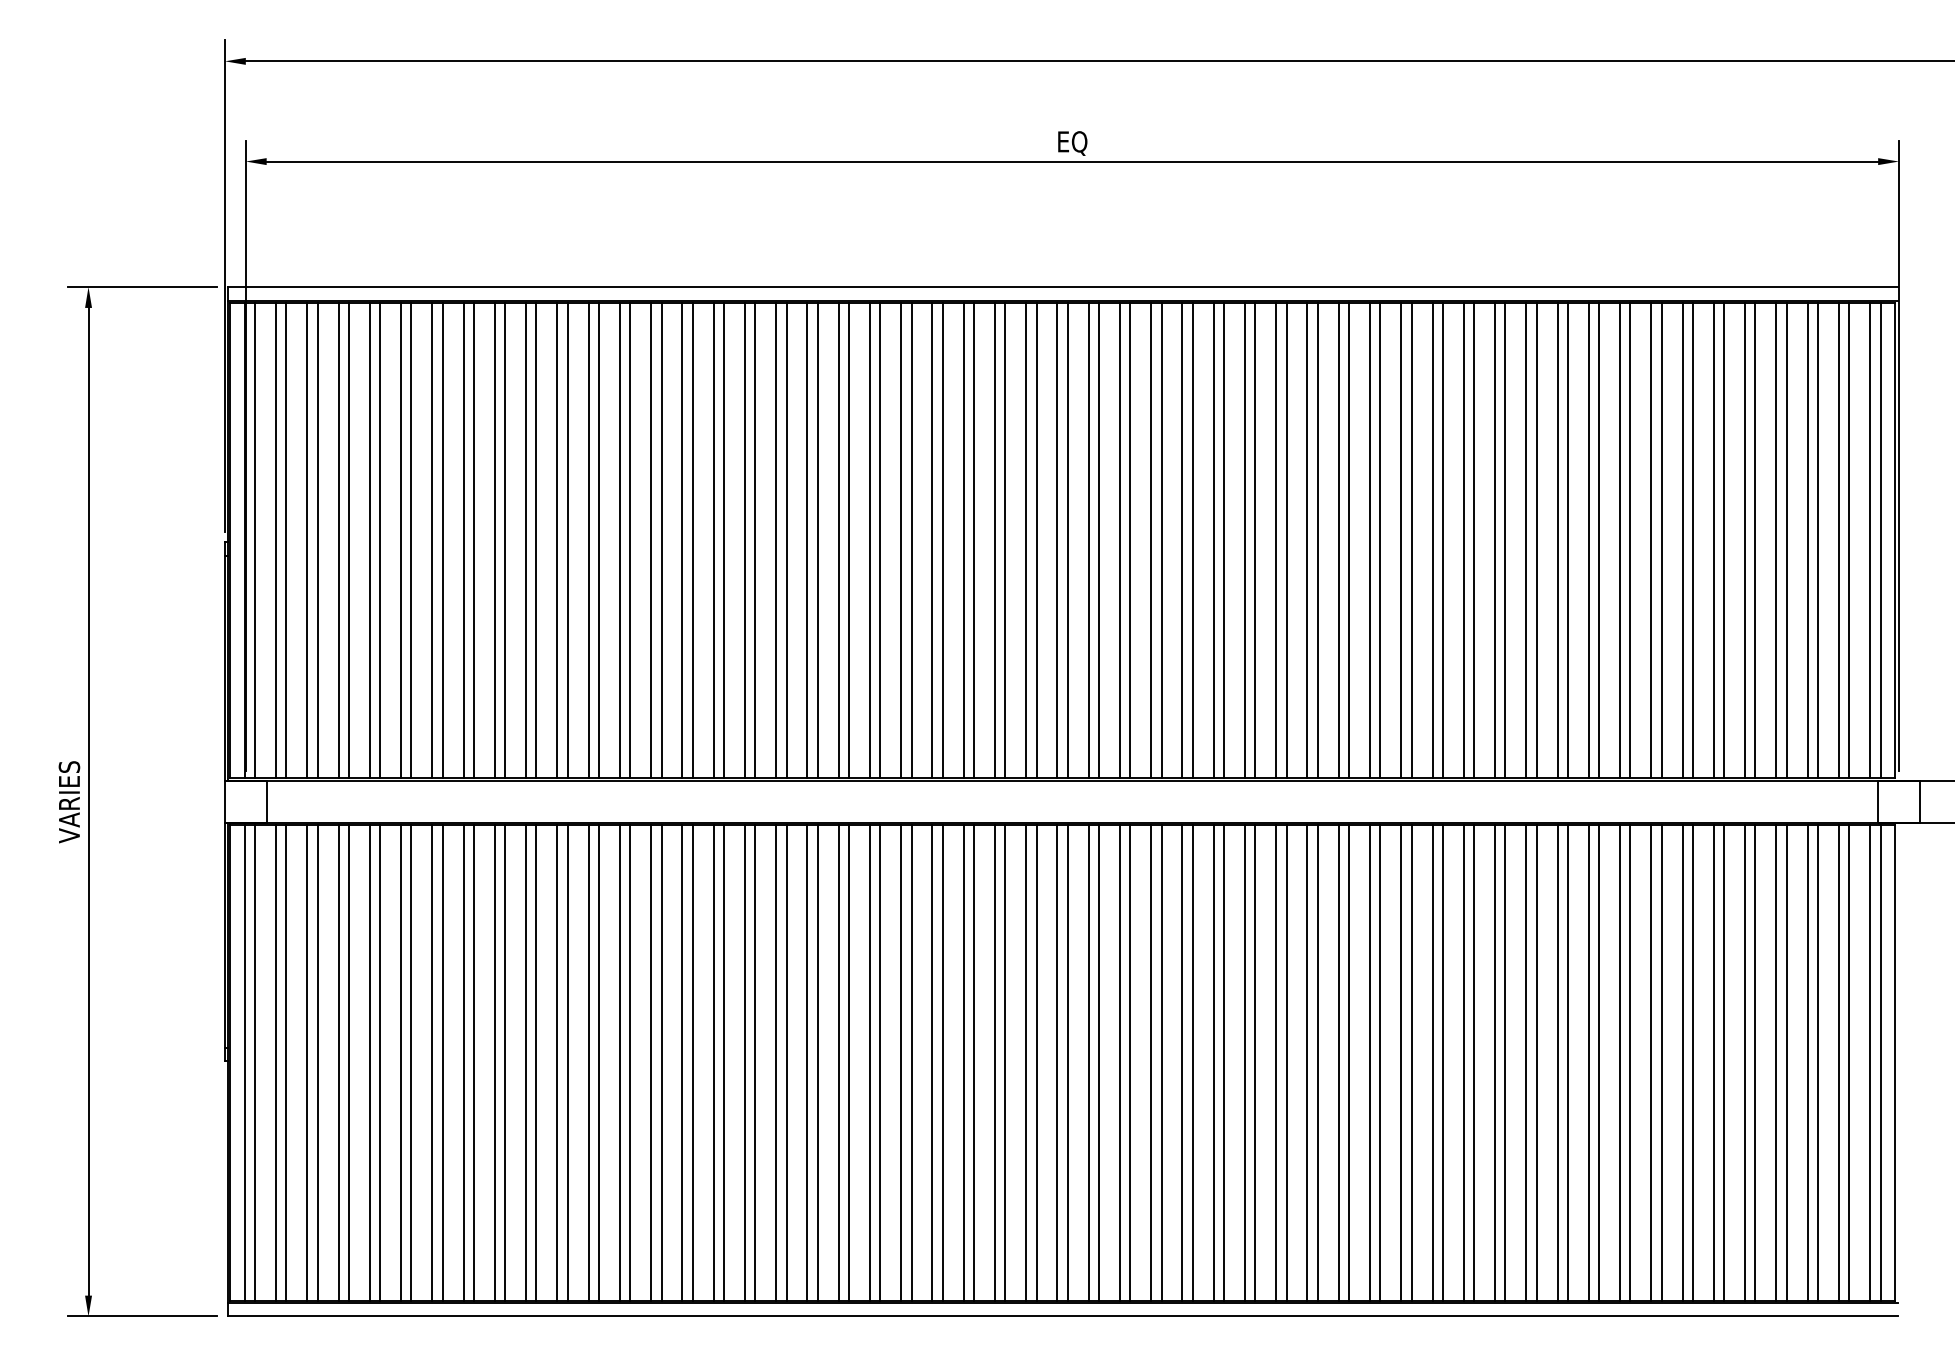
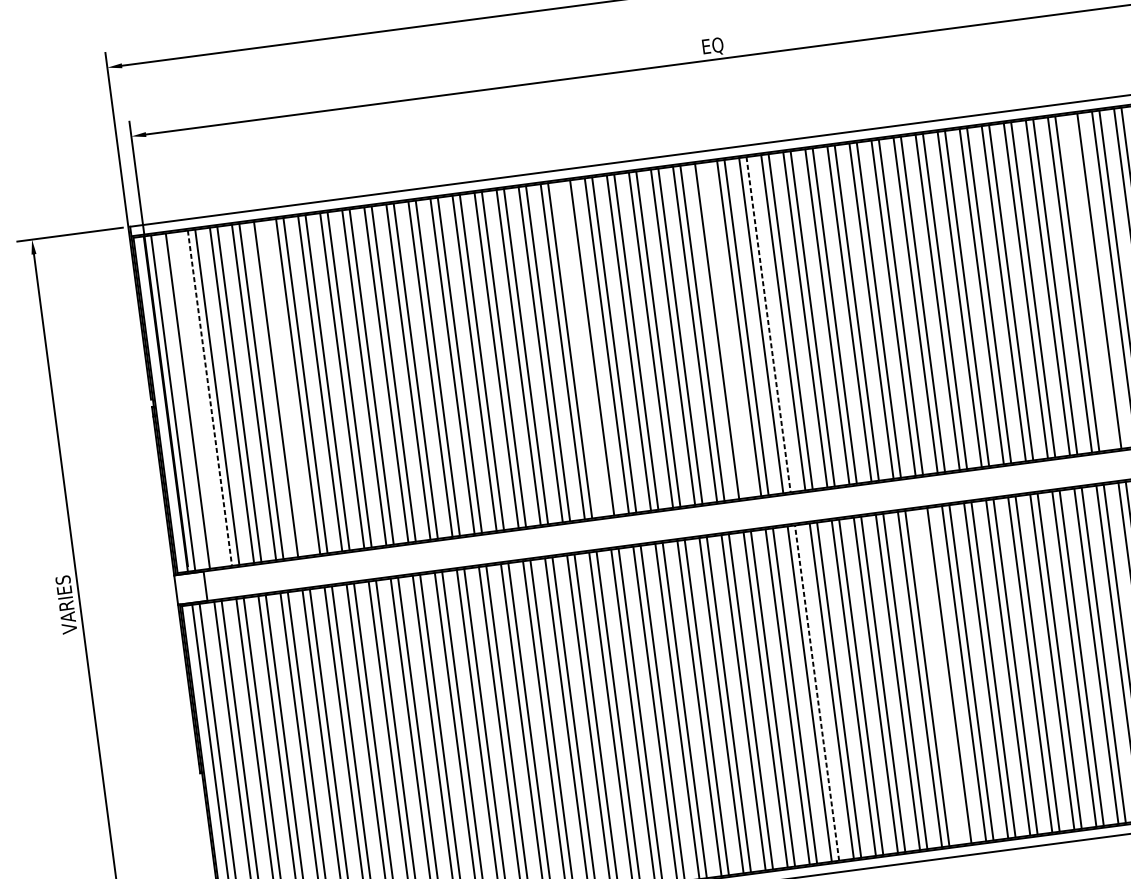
line: (286, 540) -> (195, 400), removed
line: (307, 540) -> (210, 398), solid -> dashed
line: (411, 540) -> (283, 388), removed
line: (838, 540) -> (584, 348), removed
line: (1036, 540) -> (724, 330), removed
line: (1099, 540) -> (768, 324), solid -> dashed
line: (1557, 540) -> (1091, 281), removed
line: (1099, 1062) -> (817, 692), solid -> dashed
line: (1276, 1062) -> (942, 676), removed

